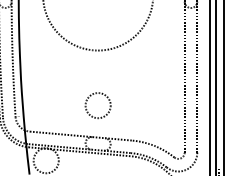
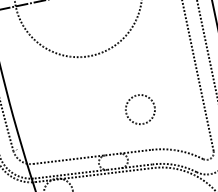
circle: (97, 105) -> (139, 109), moved

